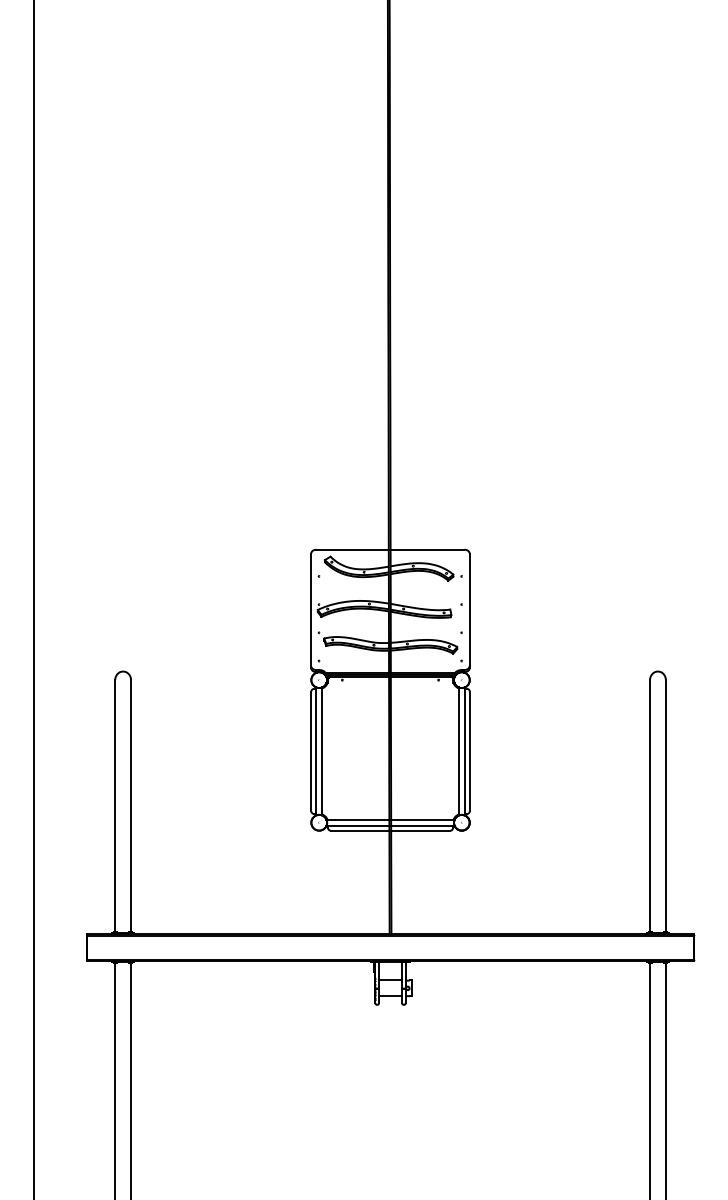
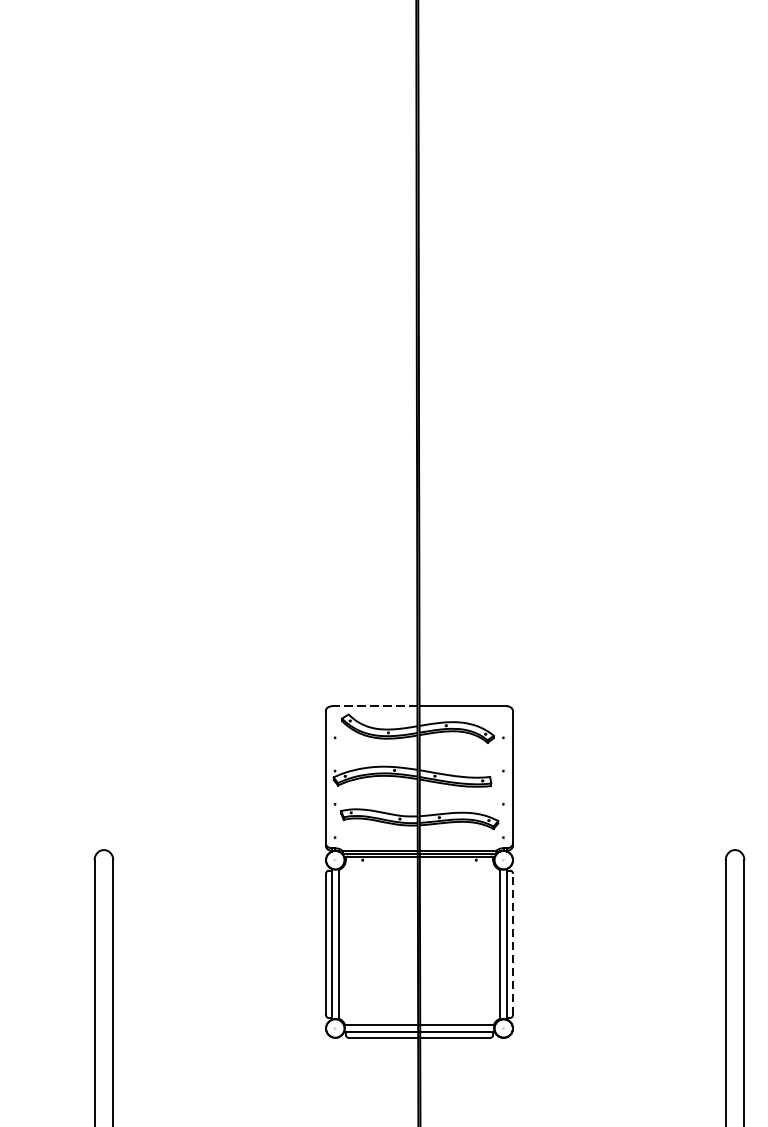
line: (352, 549) -> (374, 706), solid -> dashed
line: (469, 751) -> (512, 944), solid -> dashed

